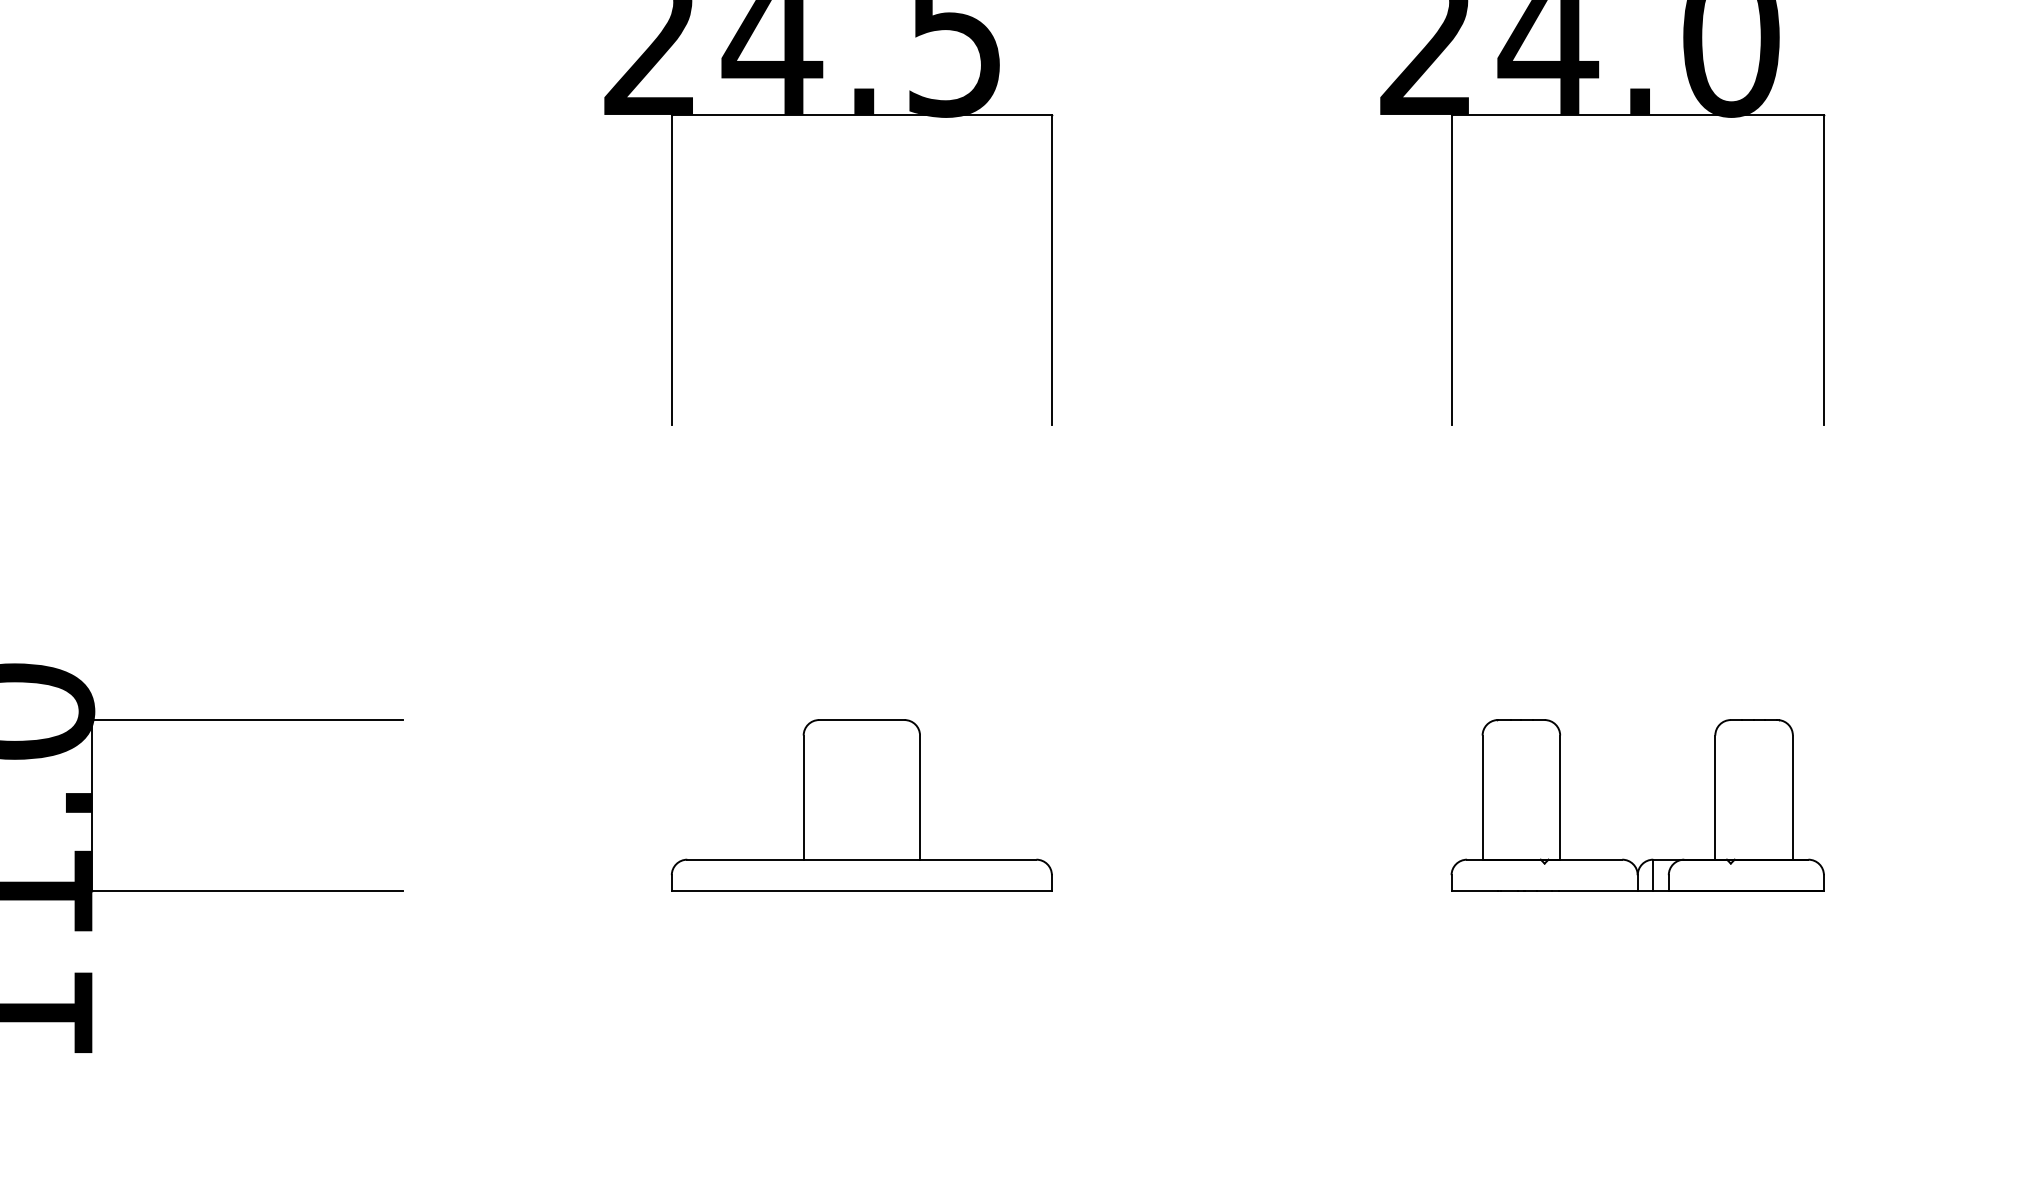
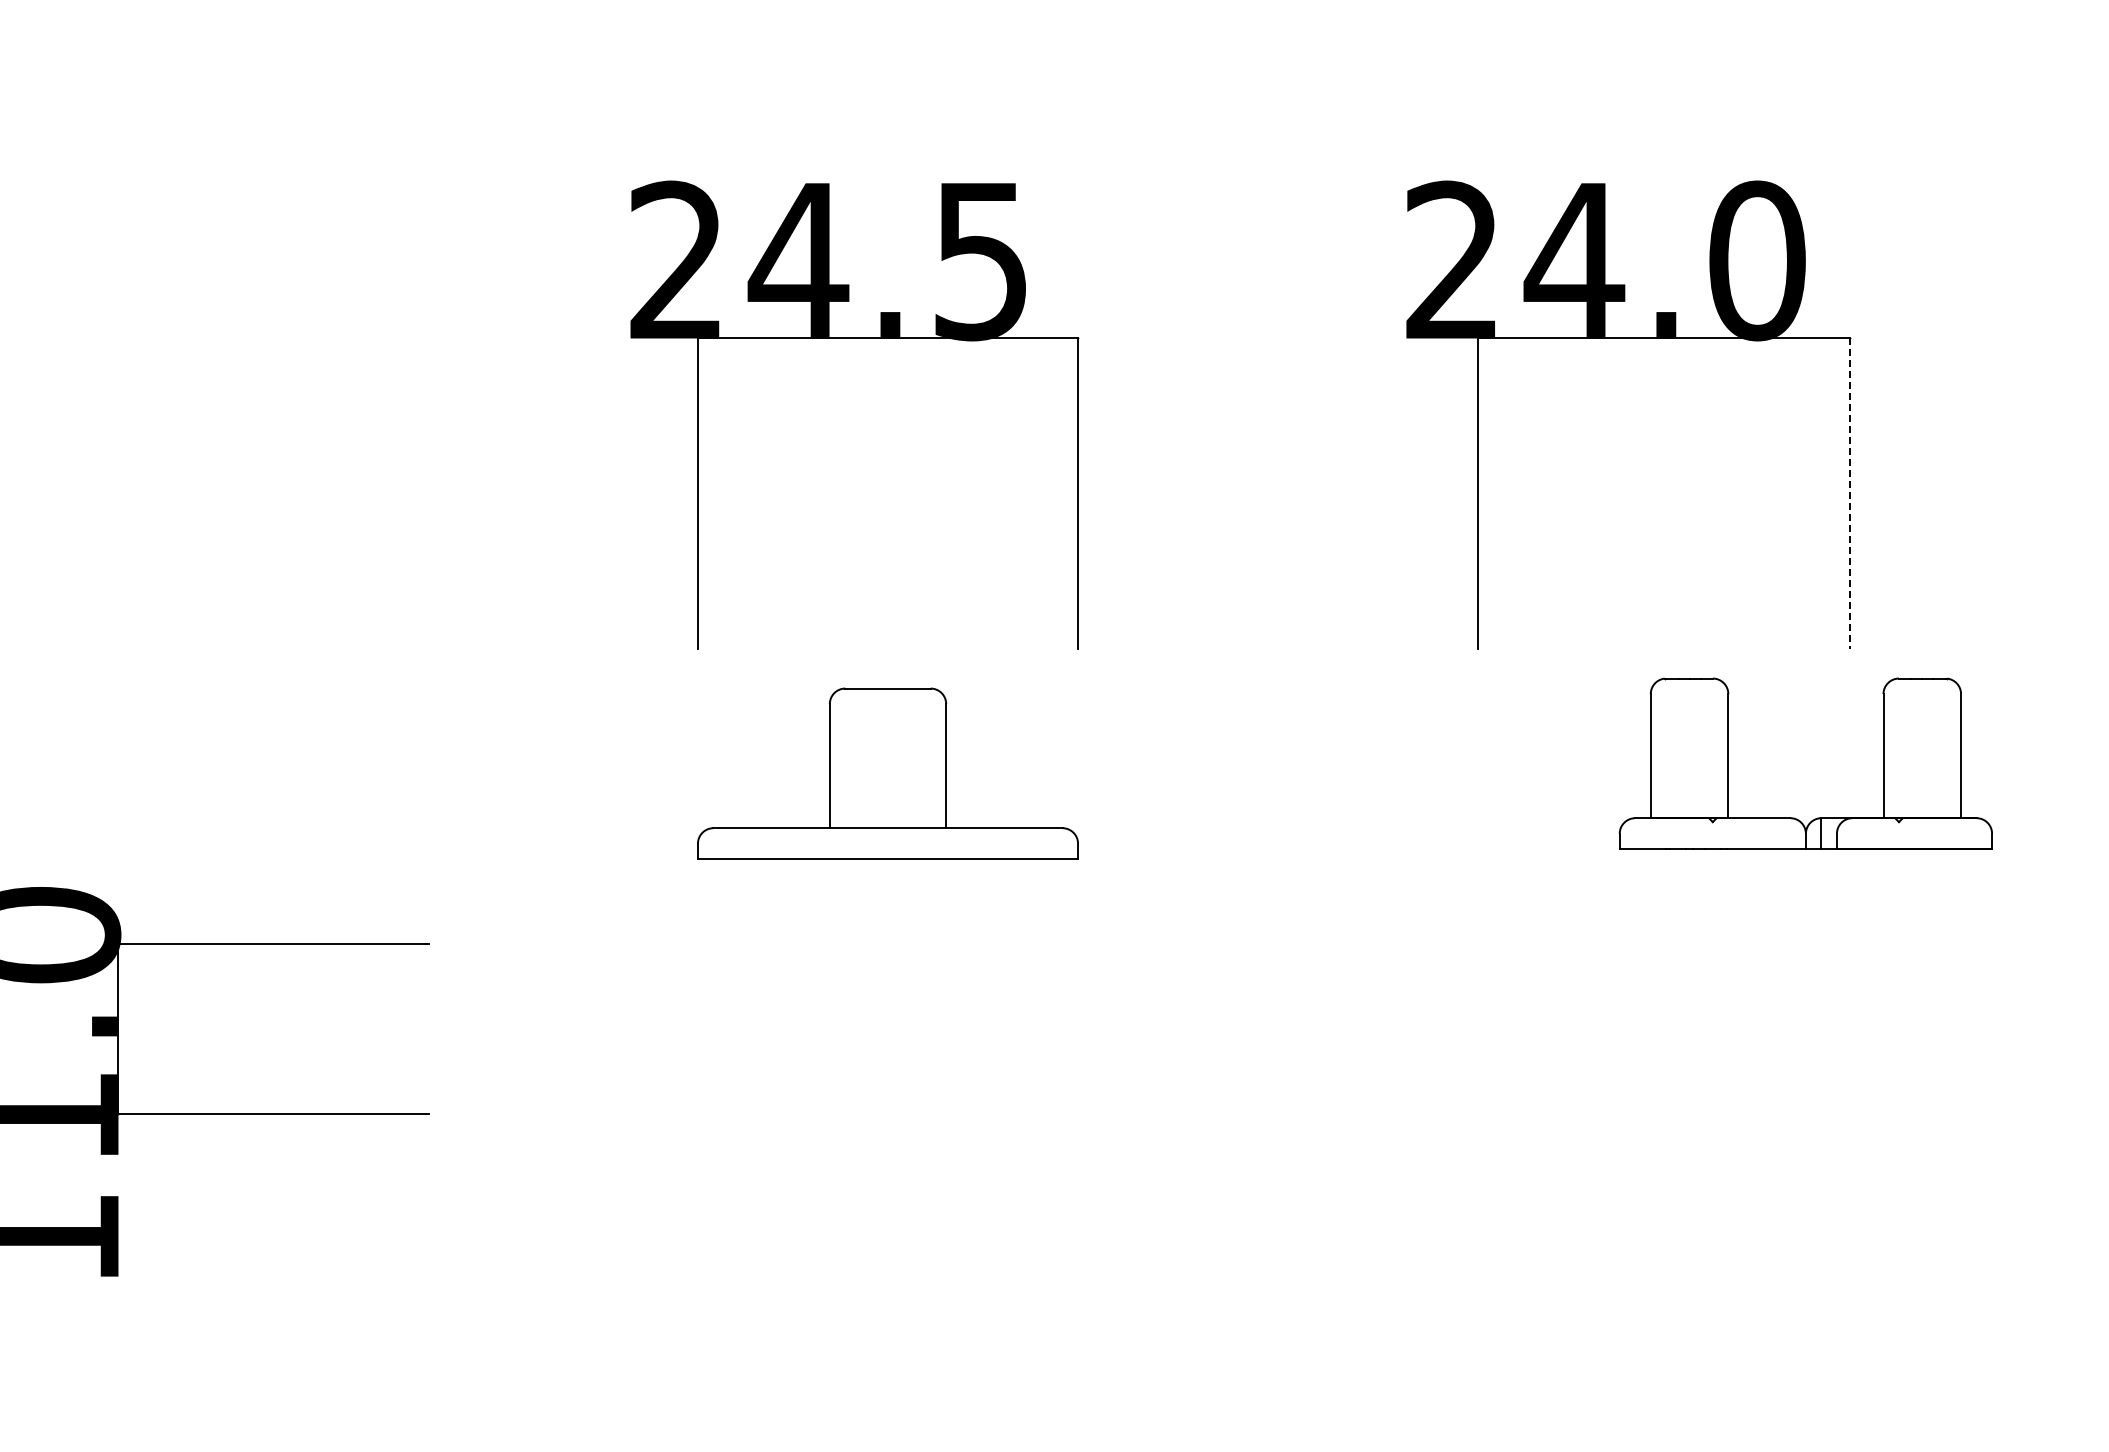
line: (1824, 270) -> (1850, 494), solid -> dashed
part: (861, 804) -> (887, 773), moved
part: (1626, 858) -> (1794, 817), moved

